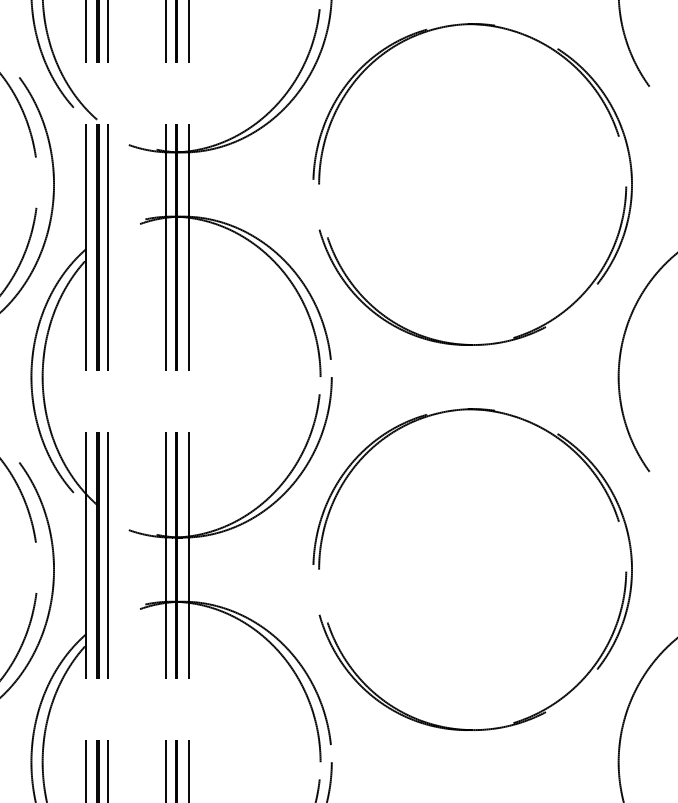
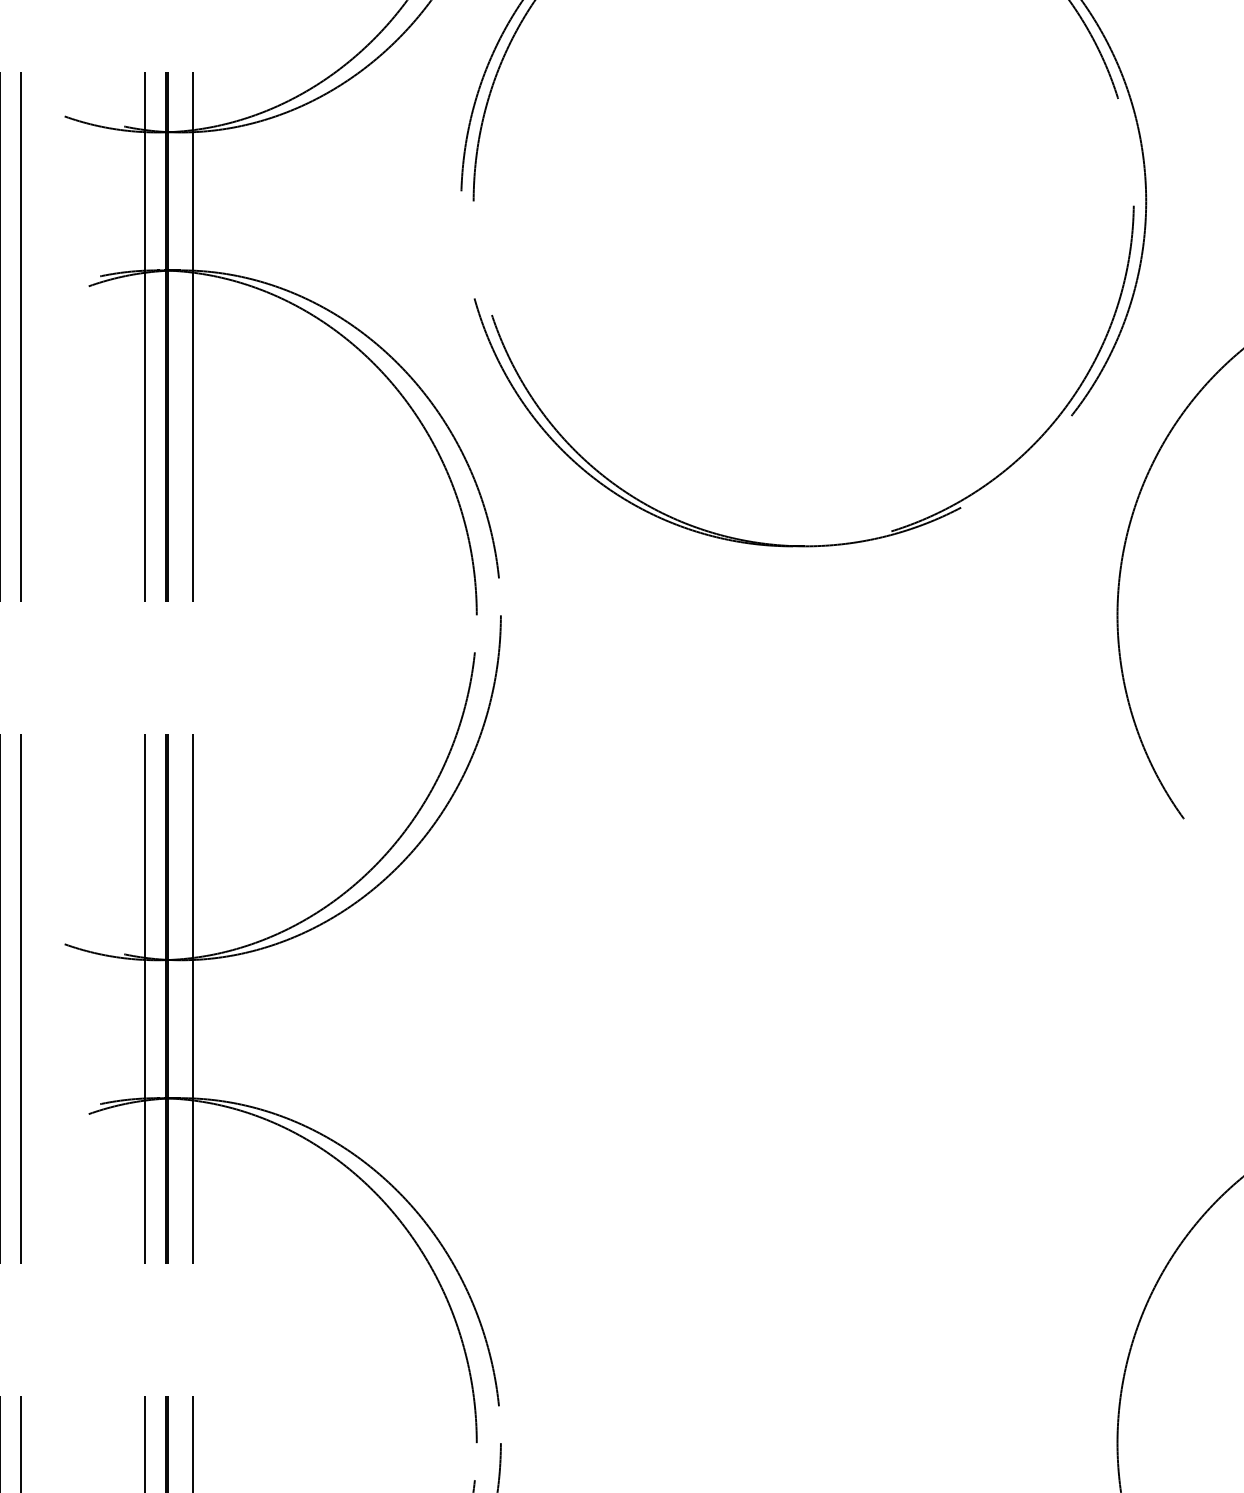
part: (320, 566) -> (476, 1022), removed

